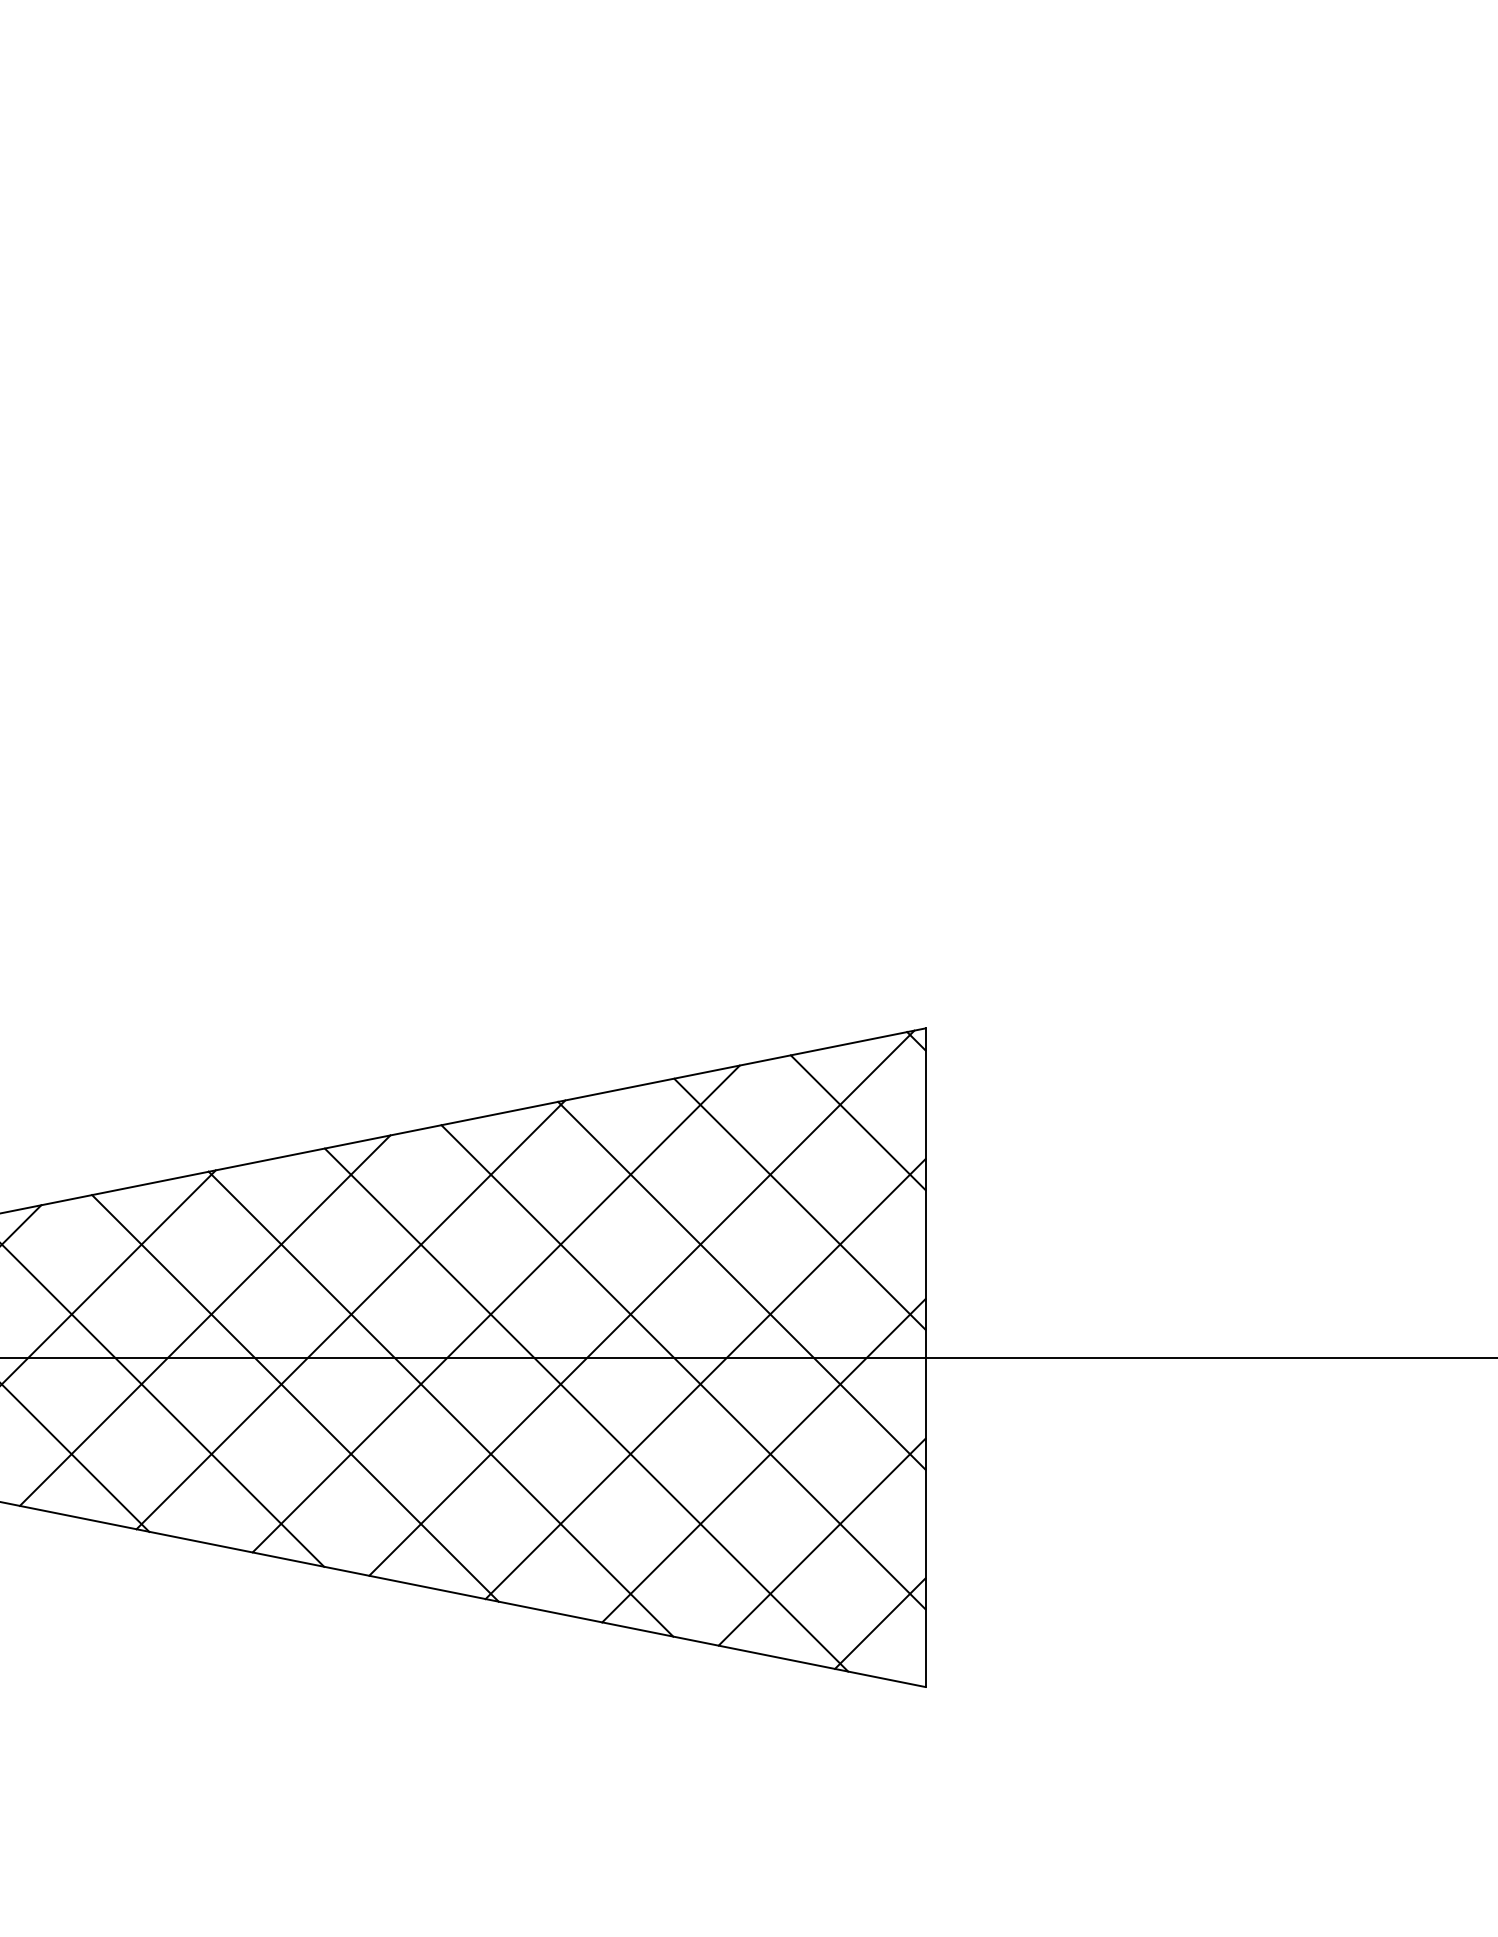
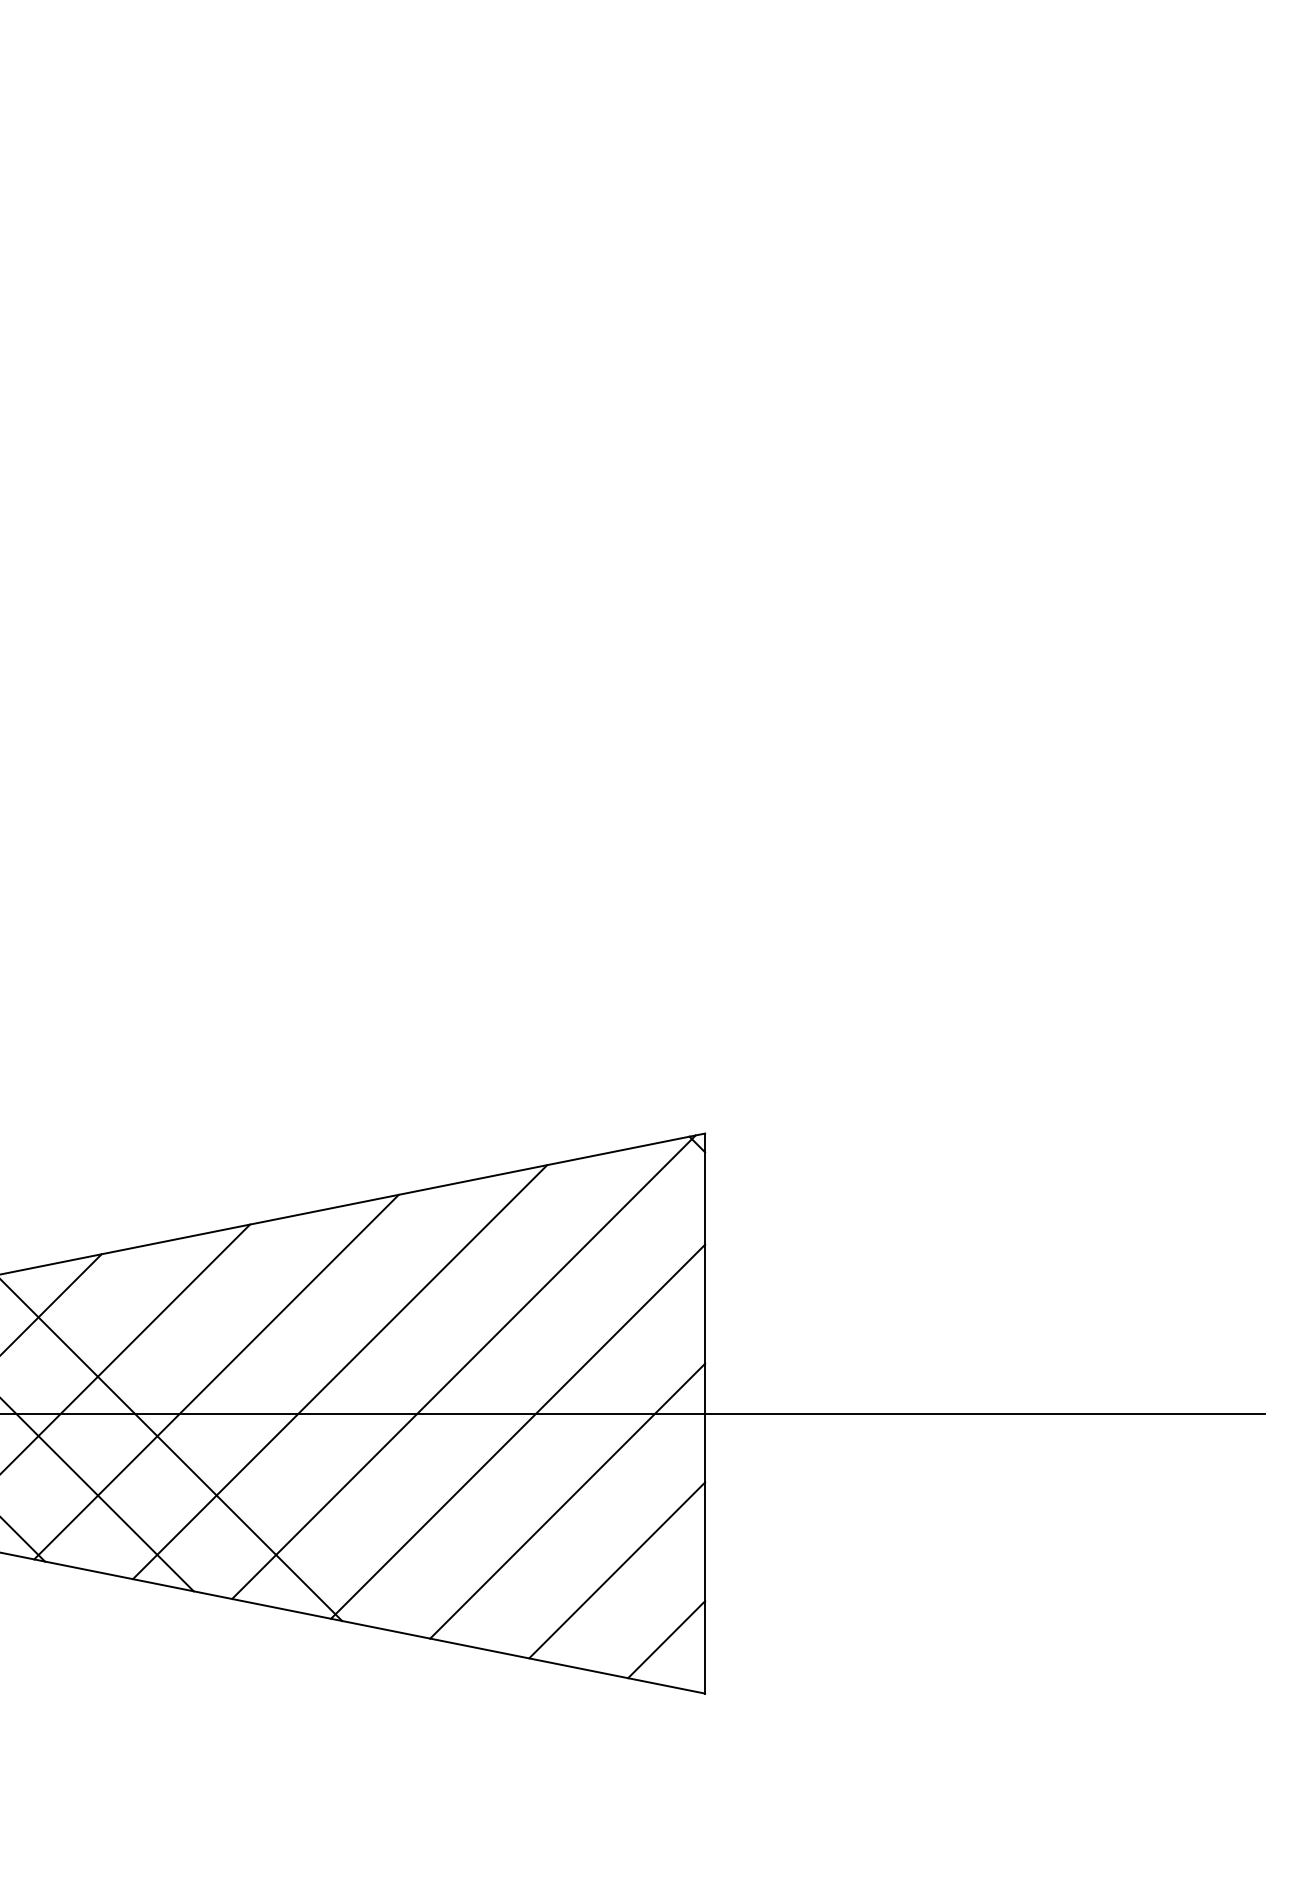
line: (857, 1122) -> (647, 1213), removed
line: (800, 1203) -> (598, 1282), removed
line: (741, 1285) -> (548, 1352), removed
line: (683, 1367) -> (499, 1421), removed
line: (440, 1403) -> (292, 1452), removed
line: (586, 1409) -> (416, 1457), removed

